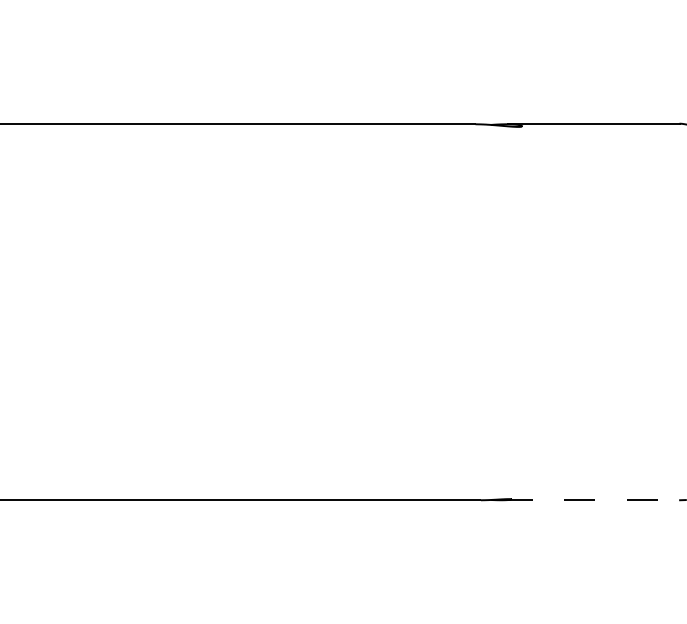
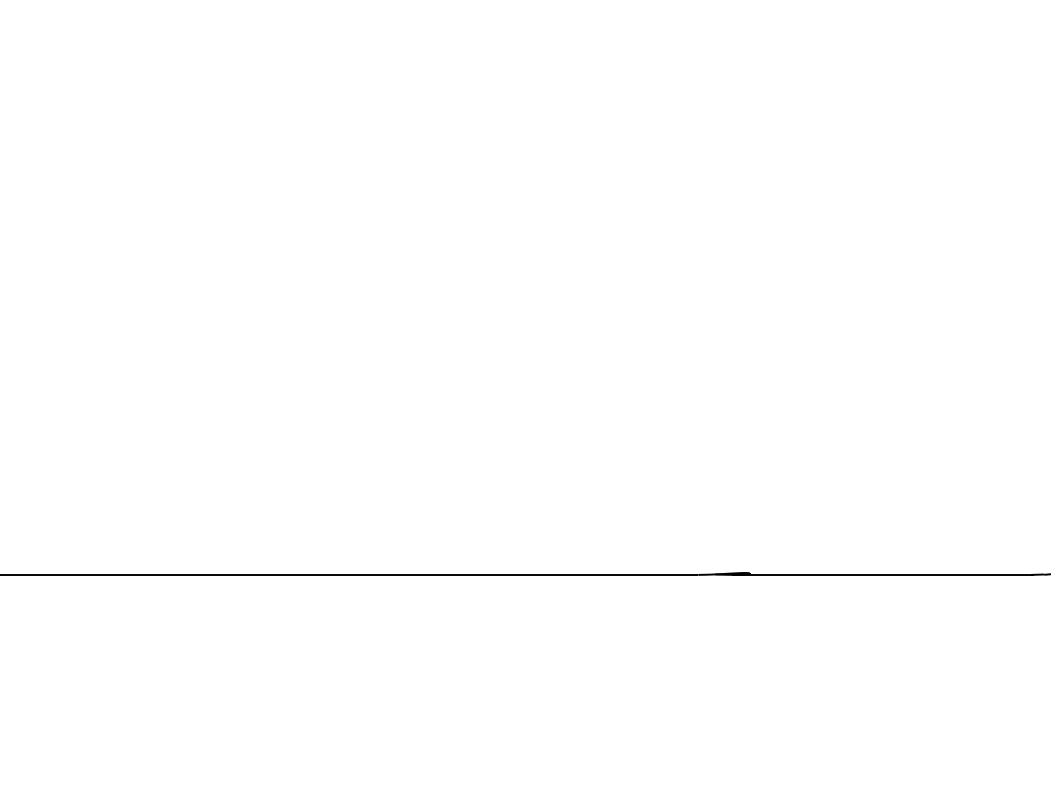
line: (591, 500) -> (883, 575), dashed -> solid

